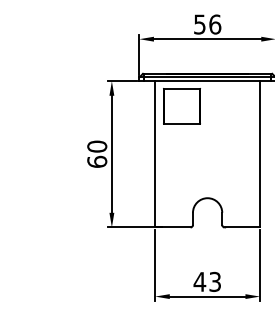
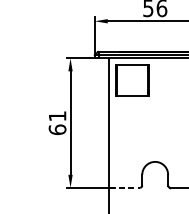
text: (97, 146) -> (57, 116), 60 -> 61
line: (172, 227) -> (124, 187), solid -> dashed

